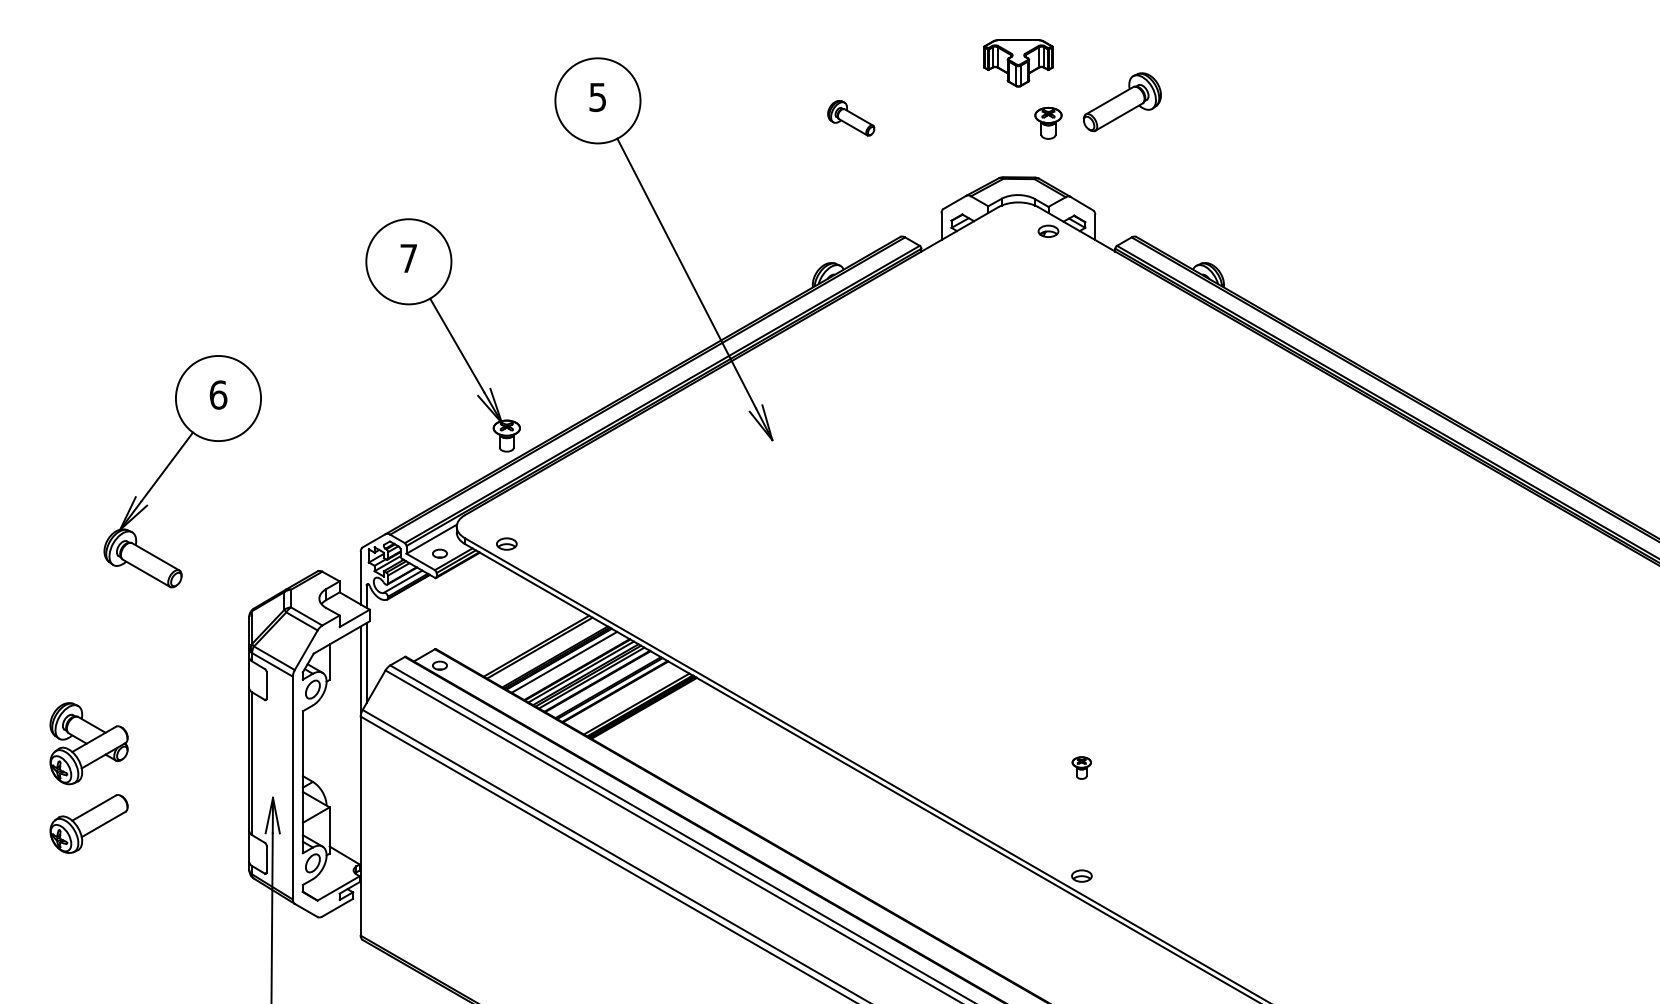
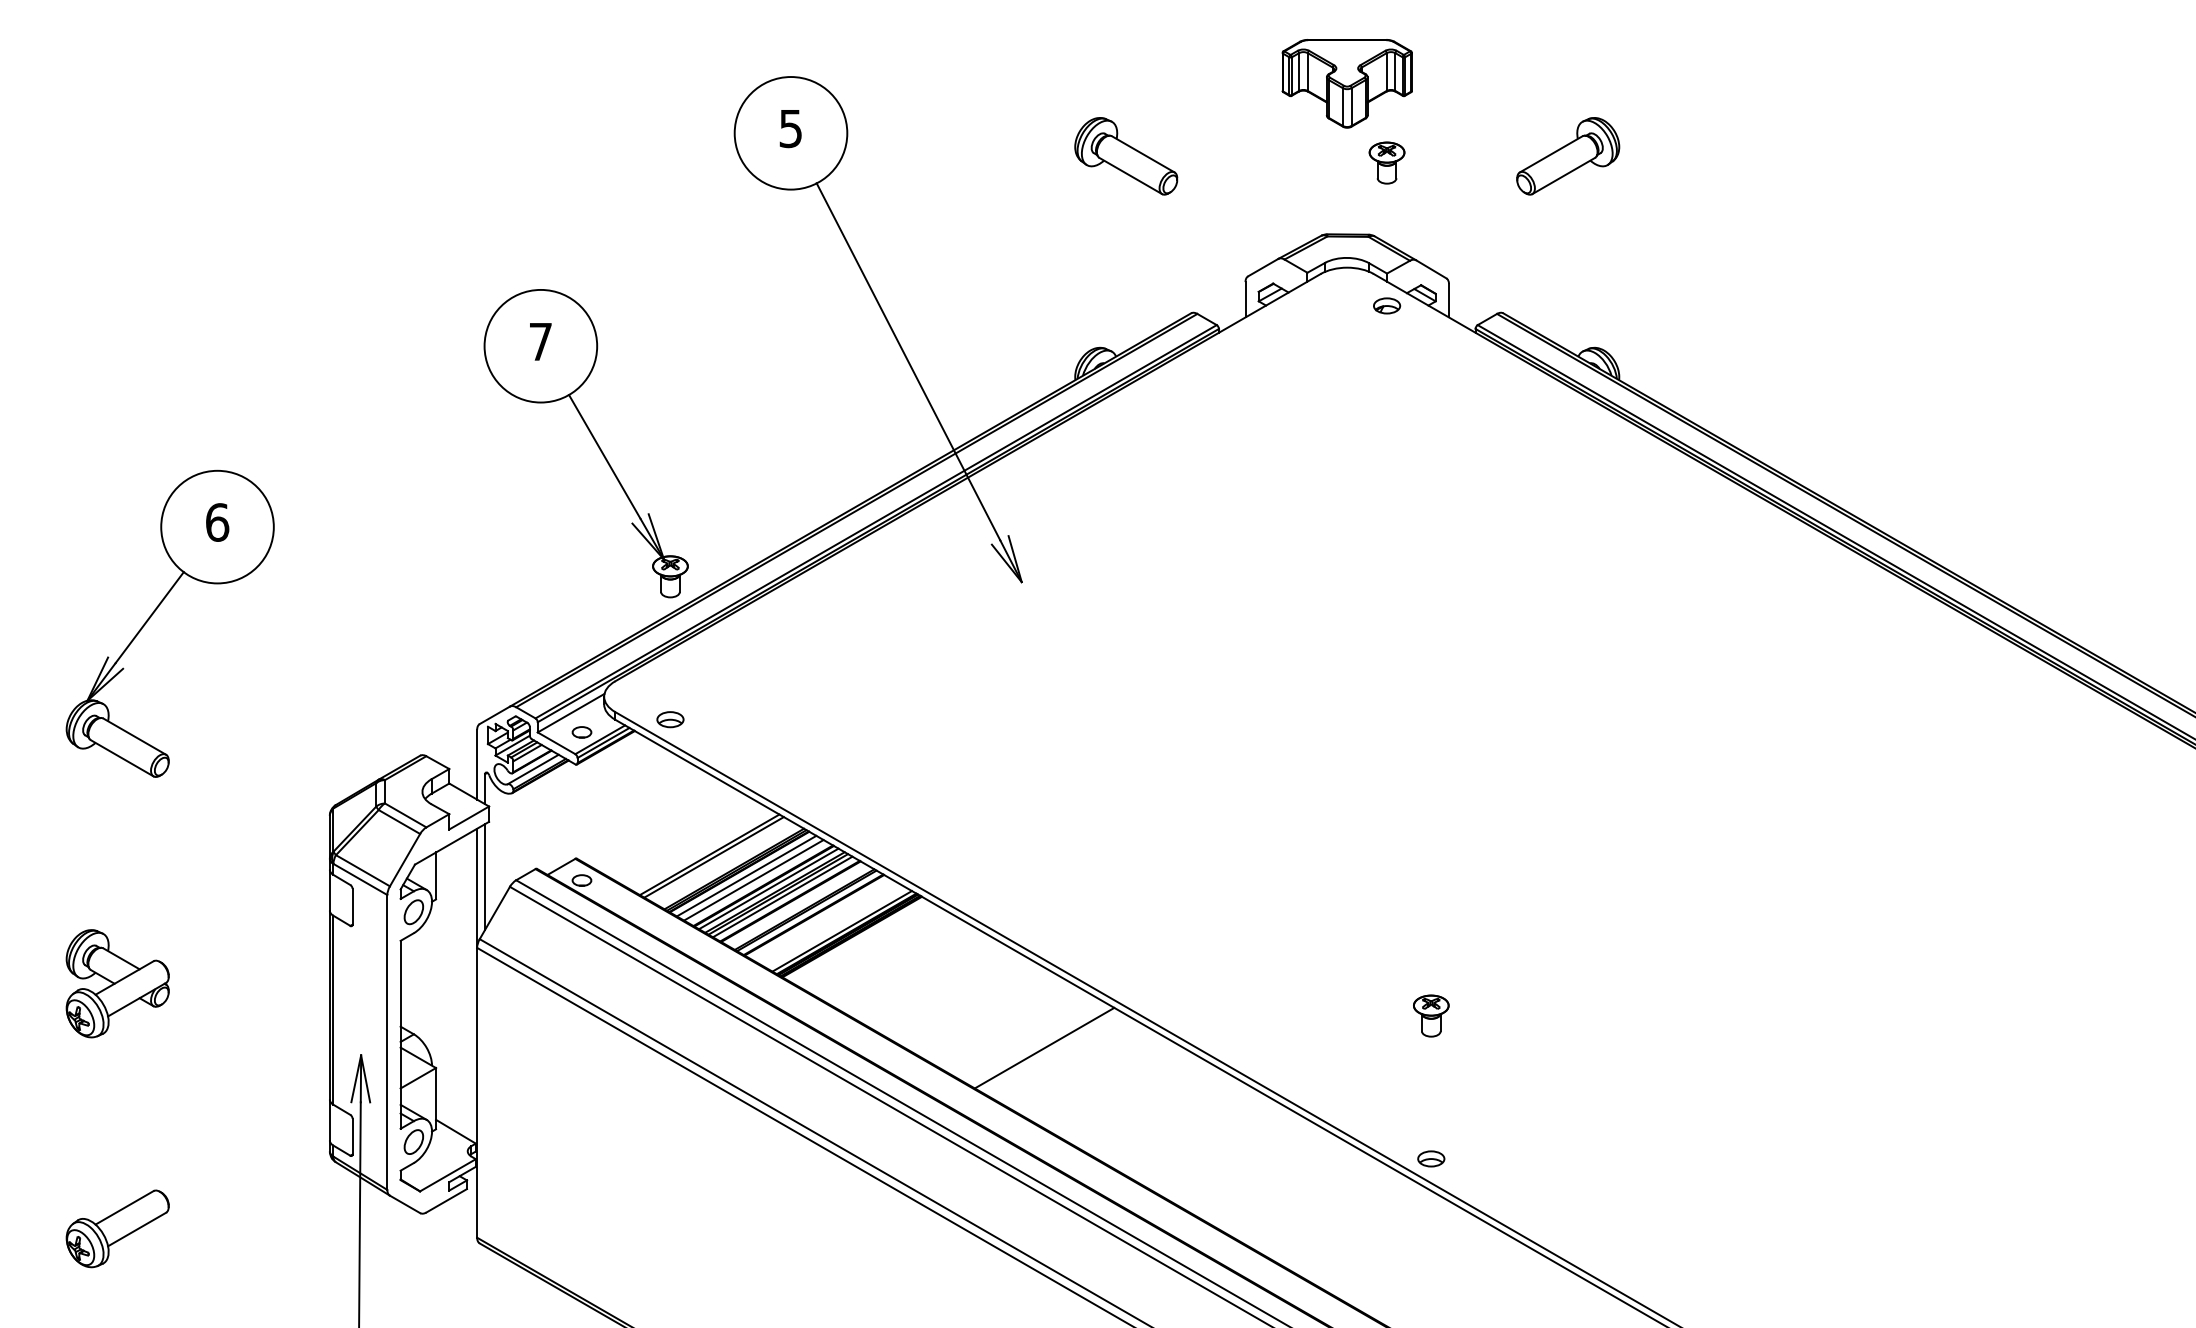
part: (1018, 63) -> (1347, 83), size x1.43
part: (1122, 102) -> (1568, 156), moved
part: (850, 118) -> (1125, 156), size x1.67
part: (170, 464) -> (154, 614), moved
line: (569, 665) -> (753, 880), added
part: (1081, 767) -> (1430, 1015), size x1.43
line: (789, 791) -> (1044, 1047), added
part: (88, 823) -> (116, 1228), moved

